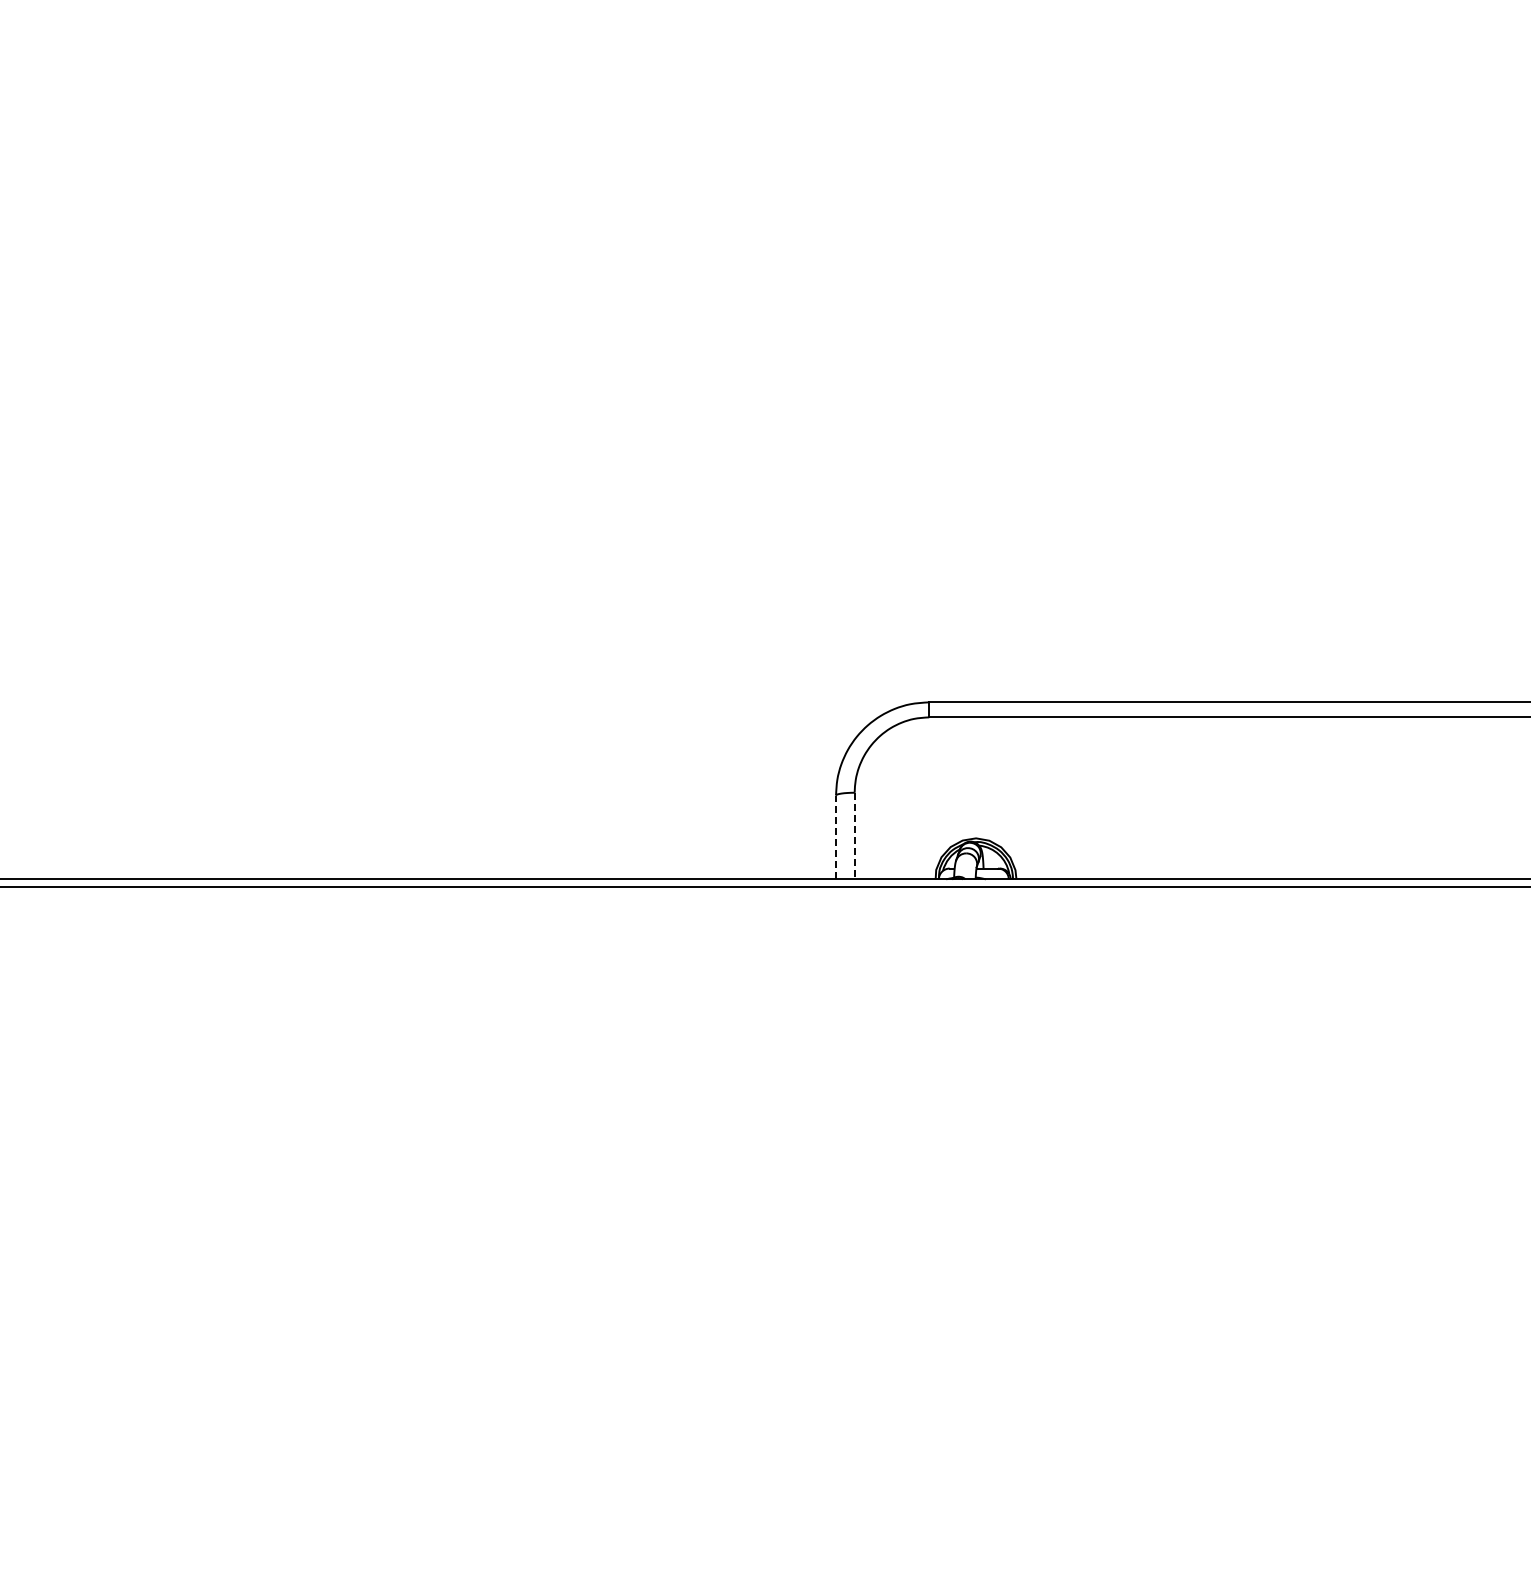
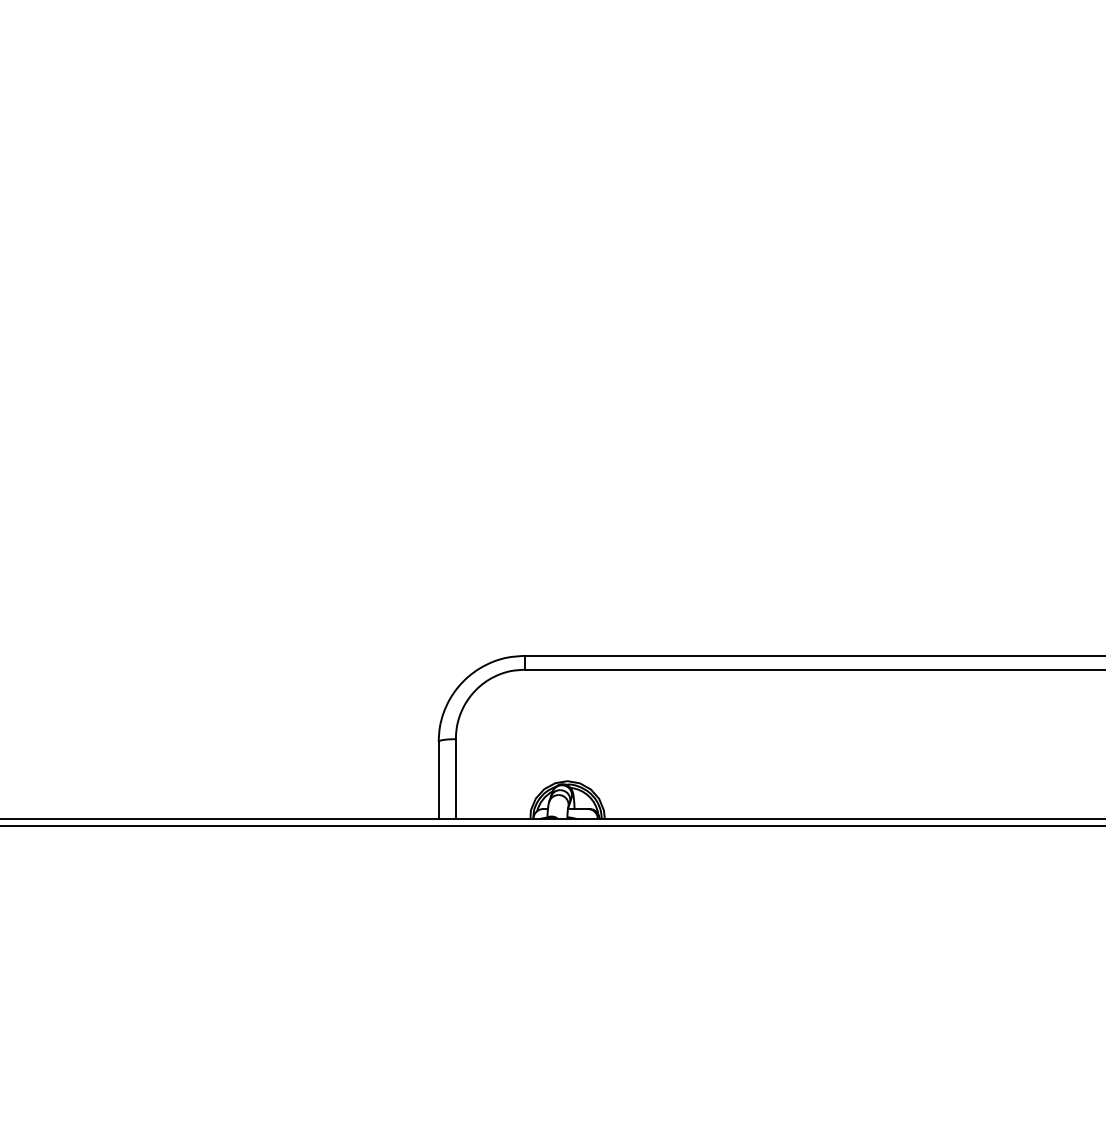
line: (854, 836) -> (455, 779), dashed -> solid
line: (836, 837) -> (439, 780), dashed -> solid

